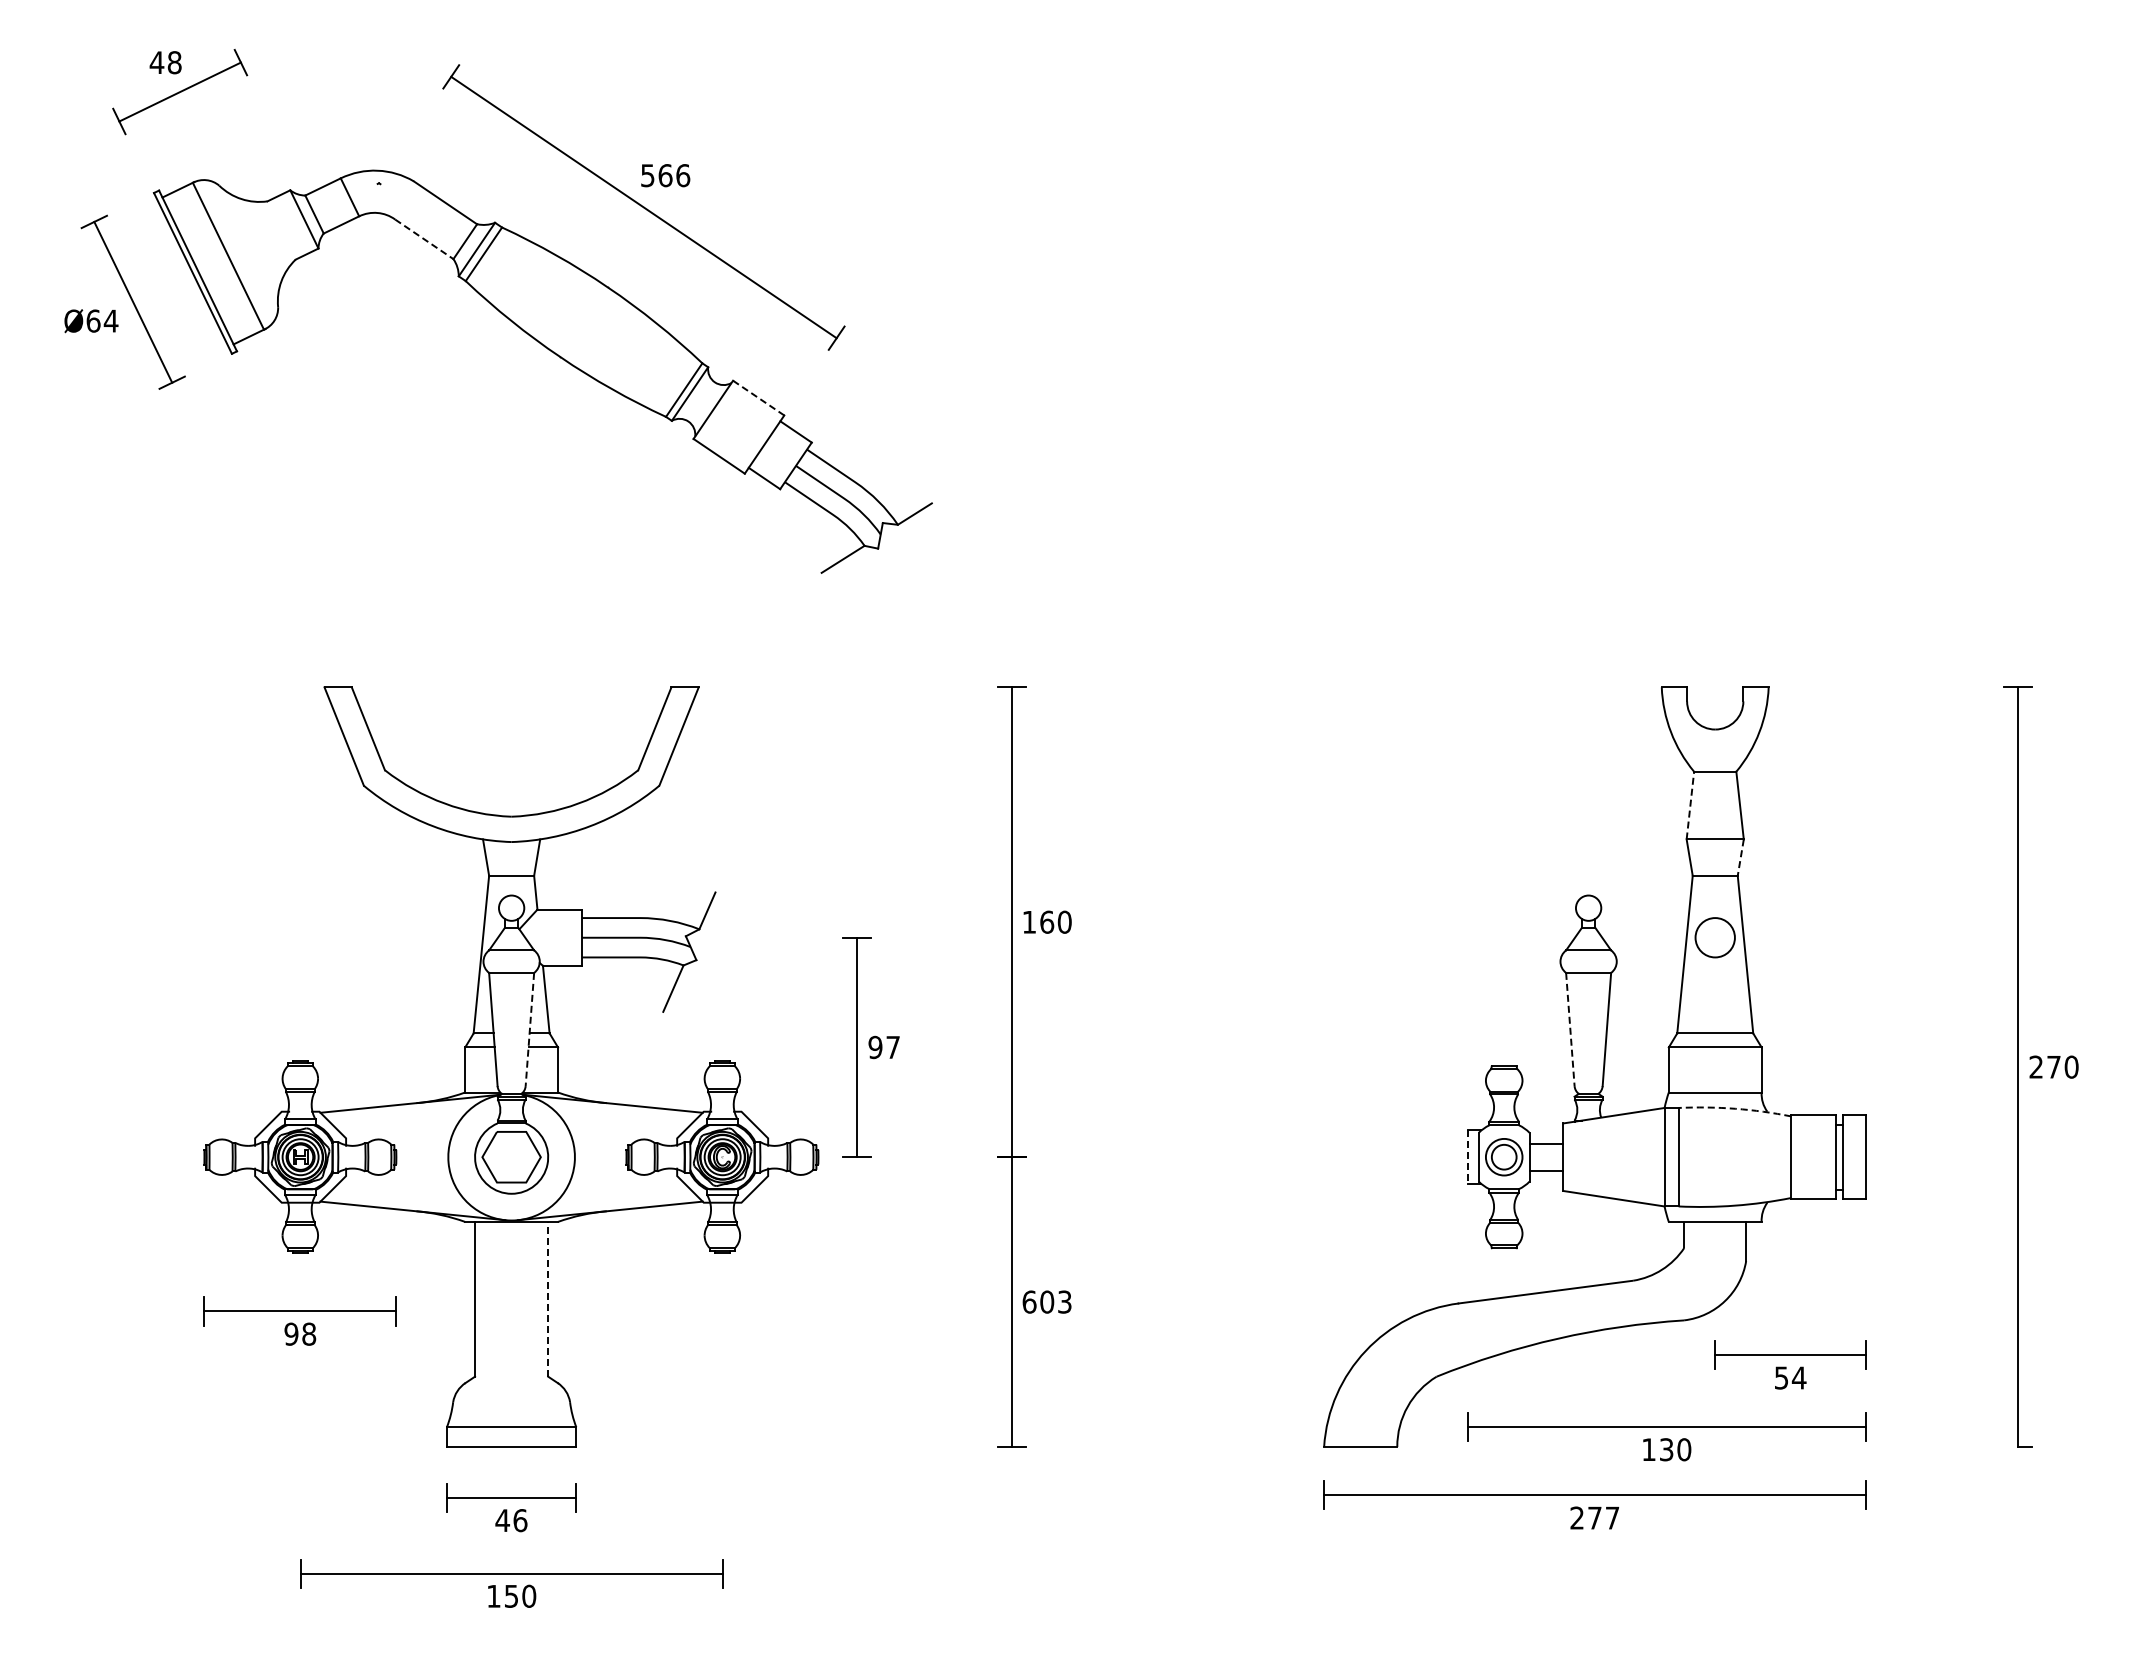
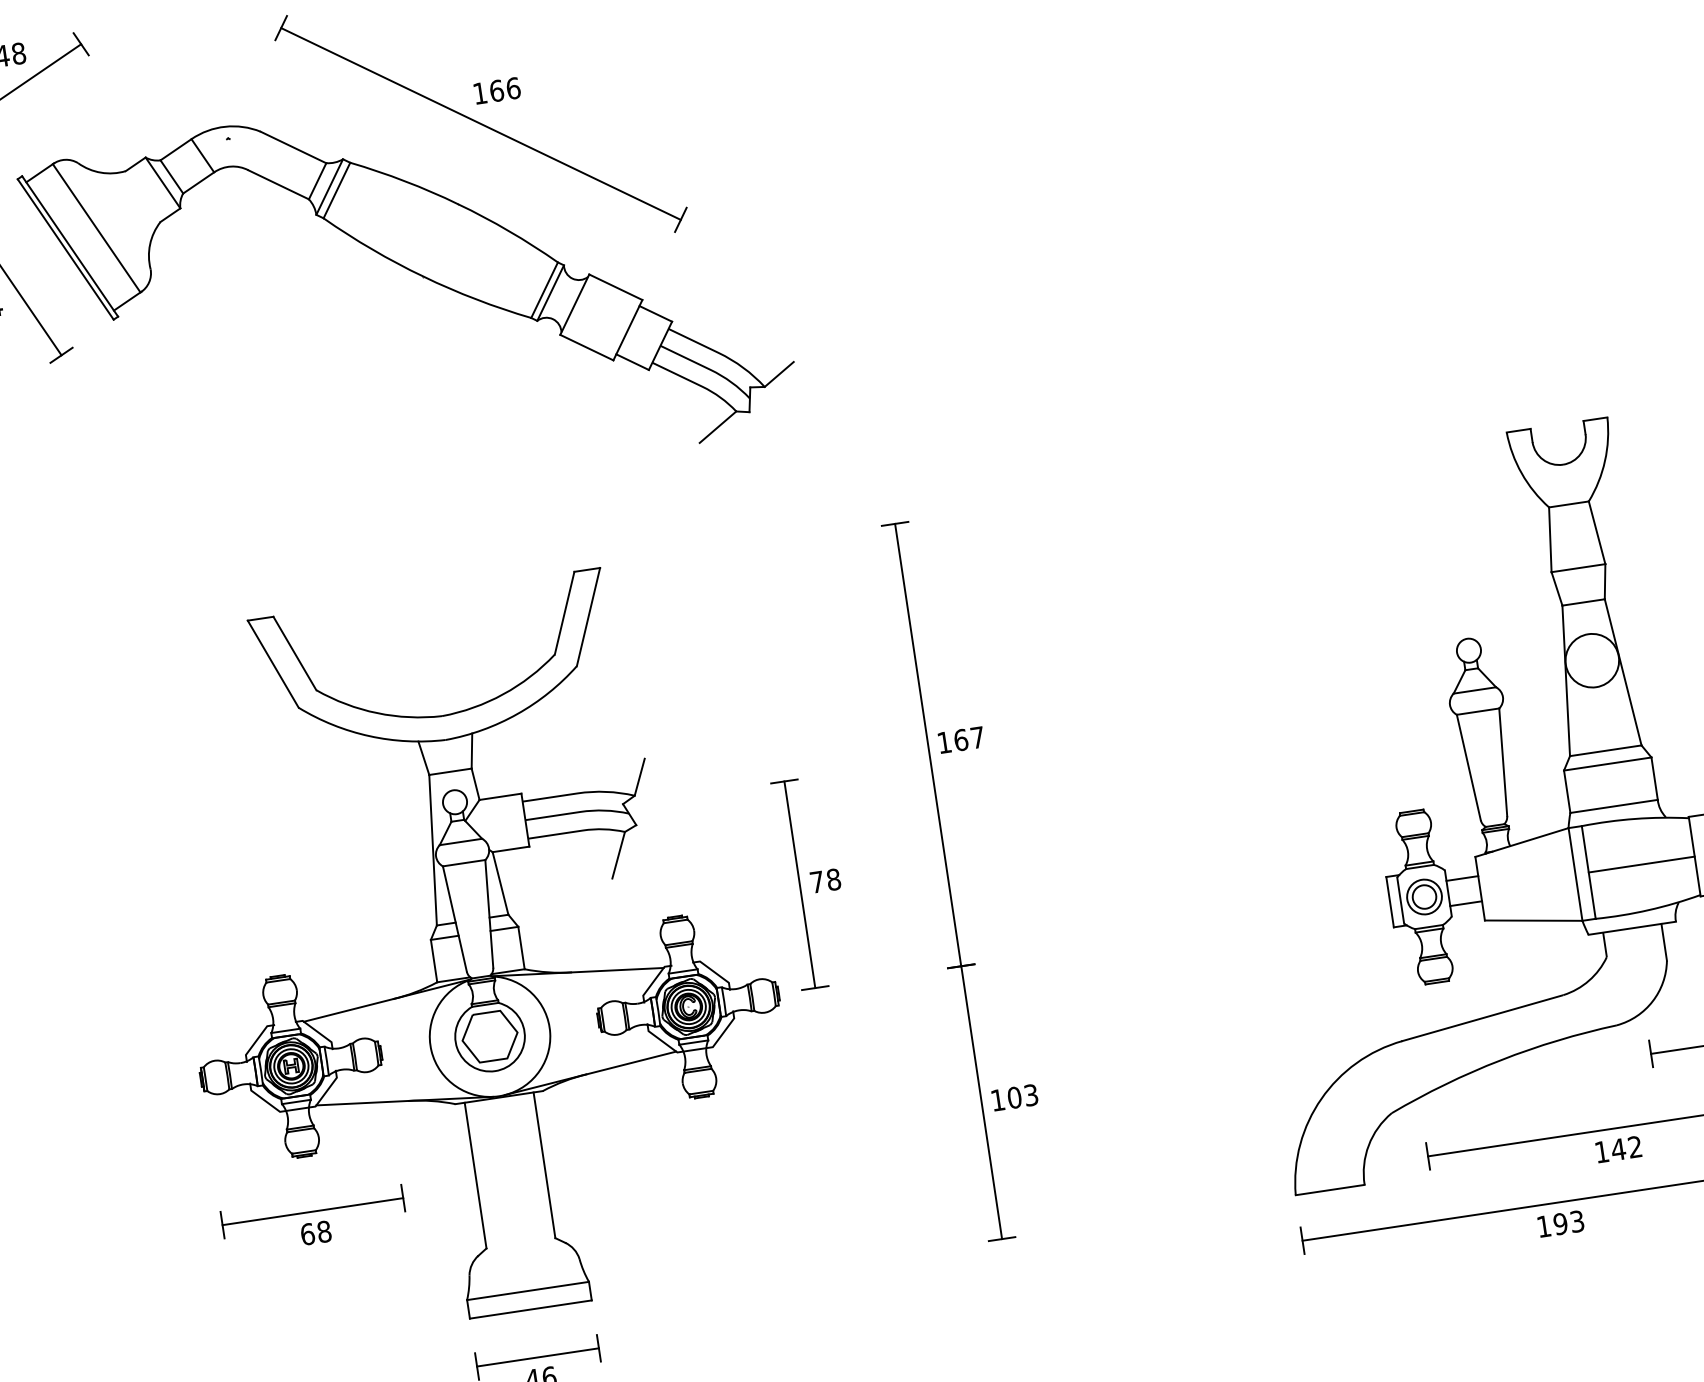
text: (647, 175) -> (479, 93), 566 -> 166
line: (424, 239) -> (278, 184), dashed -> solid
line: (758, 398) -> (615, 287), dashed -> solid
line: (1690, 805) -> (1550, 539), dashed -> solid
line: (1740, 858) -> (1604, 582), dashed -> solid
text: (1064, 921) -> (977, 736), 160 -> 167
circle: (1715, 937) -> (1592, 660), size x1.43
line: (529, 1029) -> (488, 913), dashed -> solid
line: (1570, 1029) -> (1468, 767), dashed -> solid
text: (884, 1047) -> (825, 880), 97 -> 78
arc: (1735, 1108) -> (1635, 818), dashed -> solid
line: (1467, 1157) -> (1389, 902), dashed -> solid
line: (1734, 1157) -> (1641, 864), added
line: (548, 1298) -> (544, 1164), dashed -> solid
text: (1029, 1301) -> (997, 1099), 603 -> 103
text: (291, 1333) -> (307, 1233), 98 -> 68
text: (1675, 1449) -> (1626, 1148), 130 -> 142
text: (1594, 1517) -> (1560, 1223), 277 -> 193

